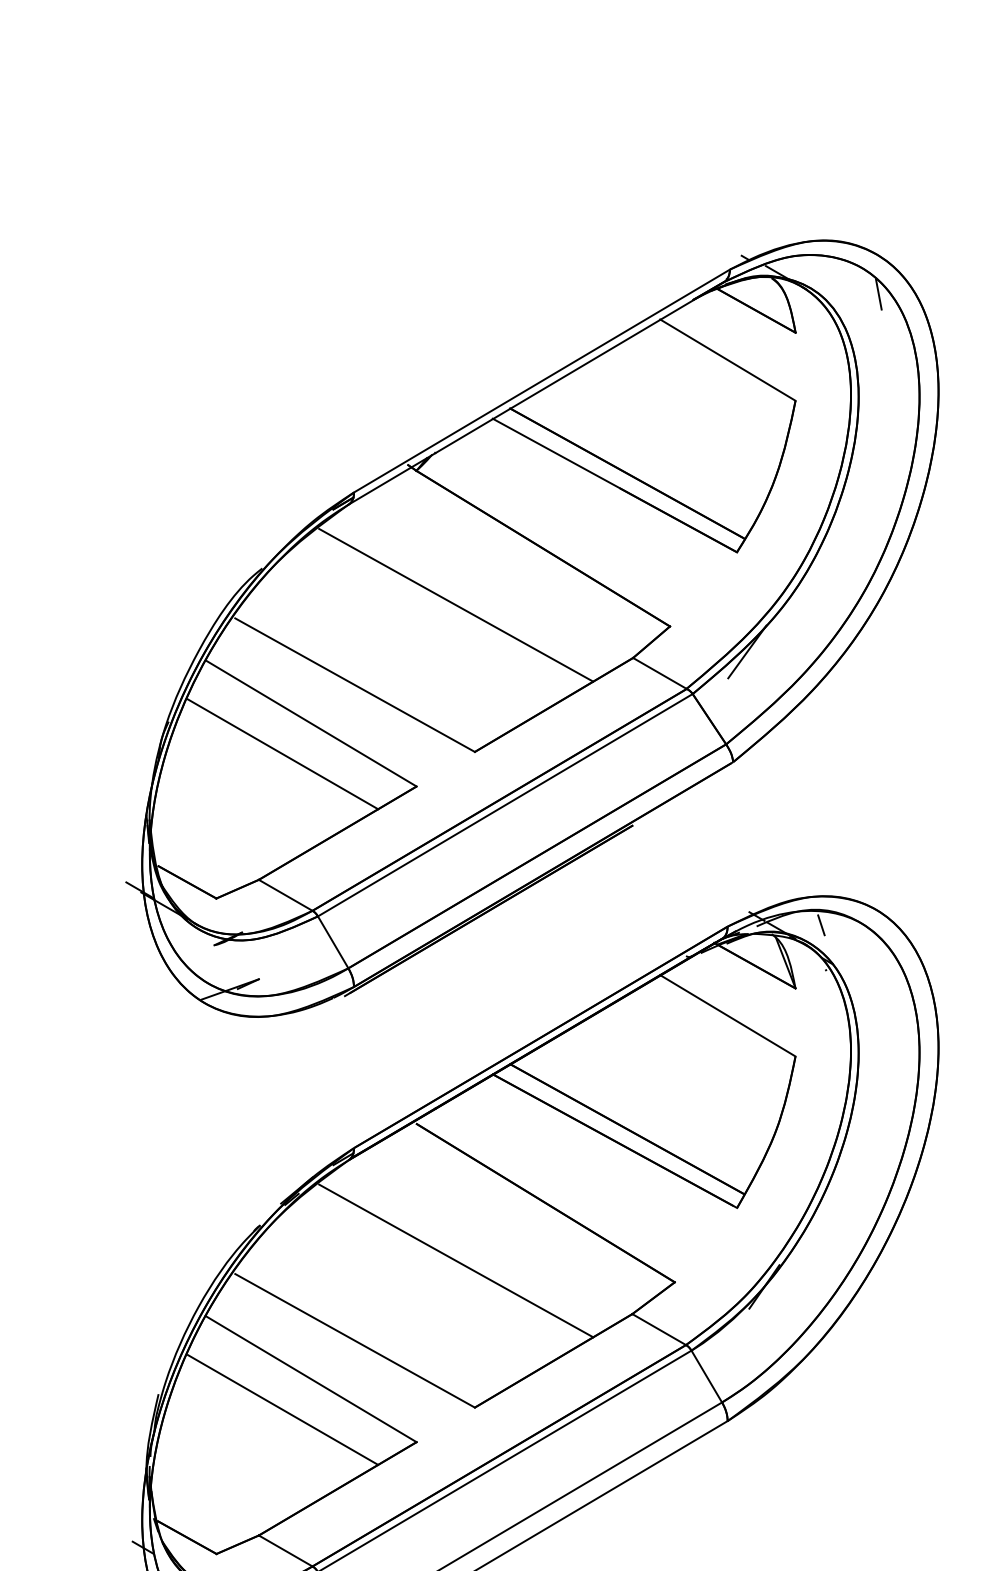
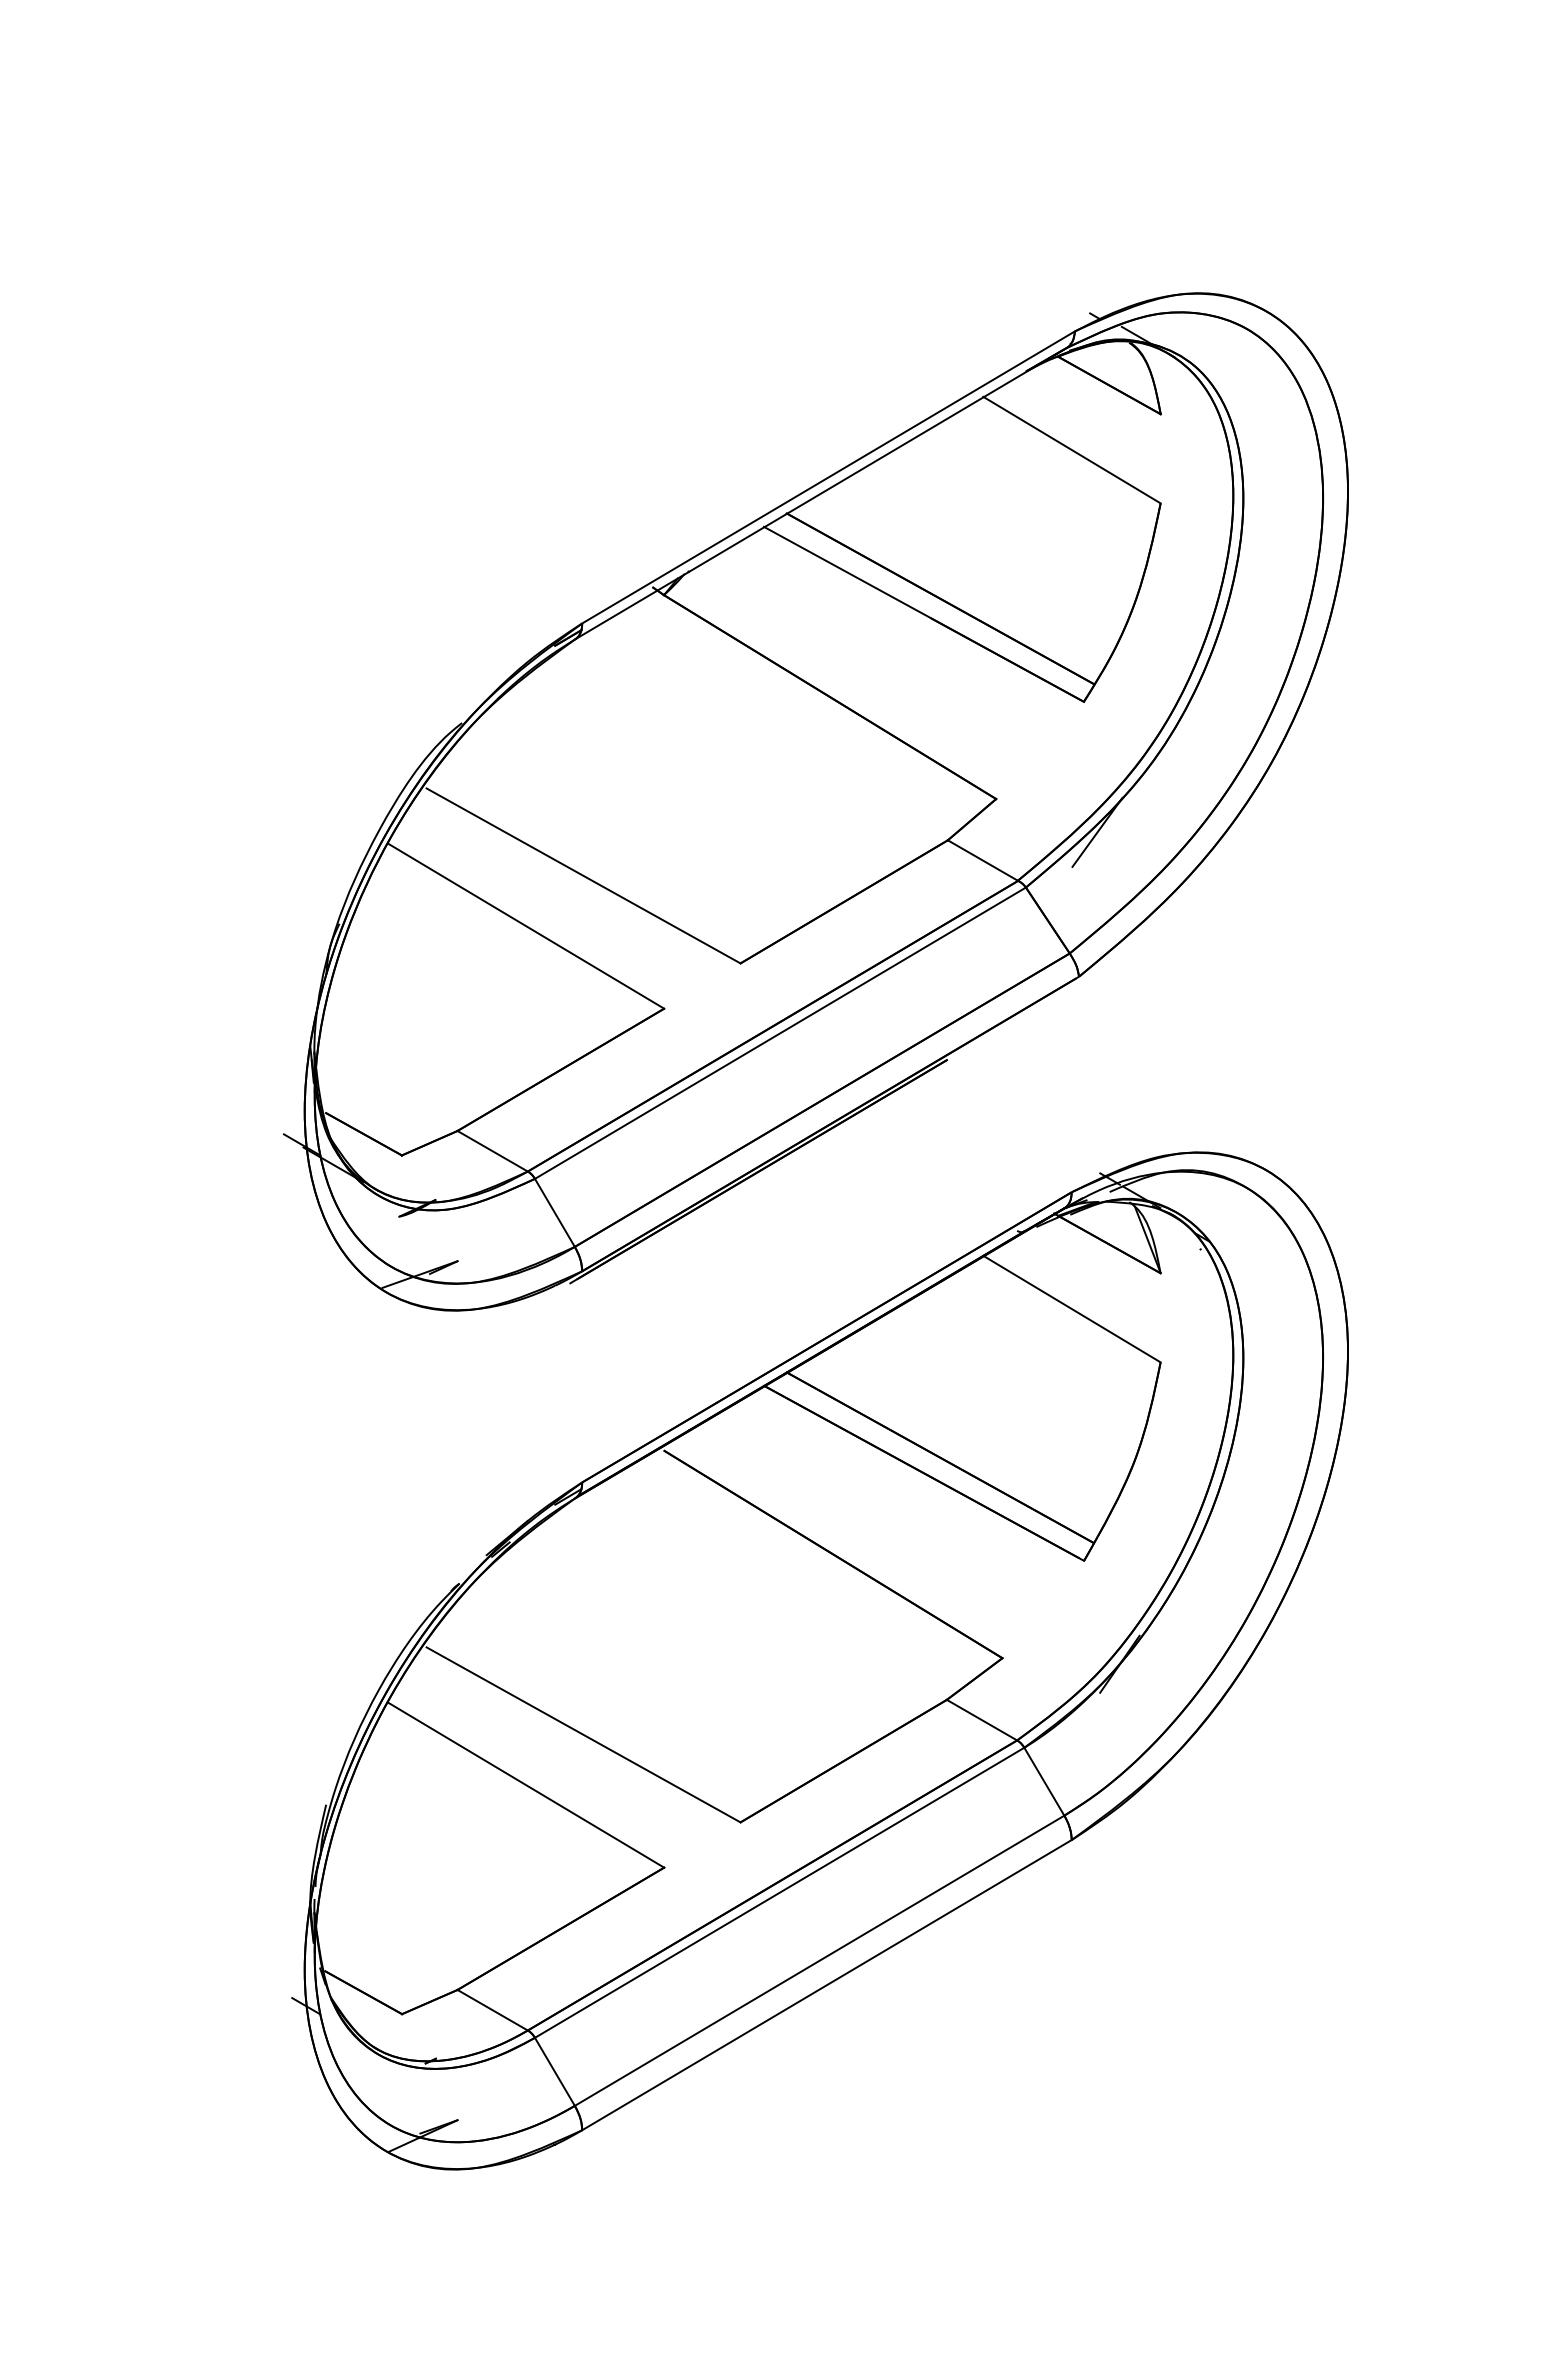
line: (878, 294) -> (1269, 363), removed
line: (455, 605) -> (715, 771), removed
line: (282, 754) -> (488, 966), removed
line: (821, 925) -> (1194, 1190), removed
line: (455, 1261) -> (715, 1630), removed
line: (282, 1409) -> (488, 1825), removed

